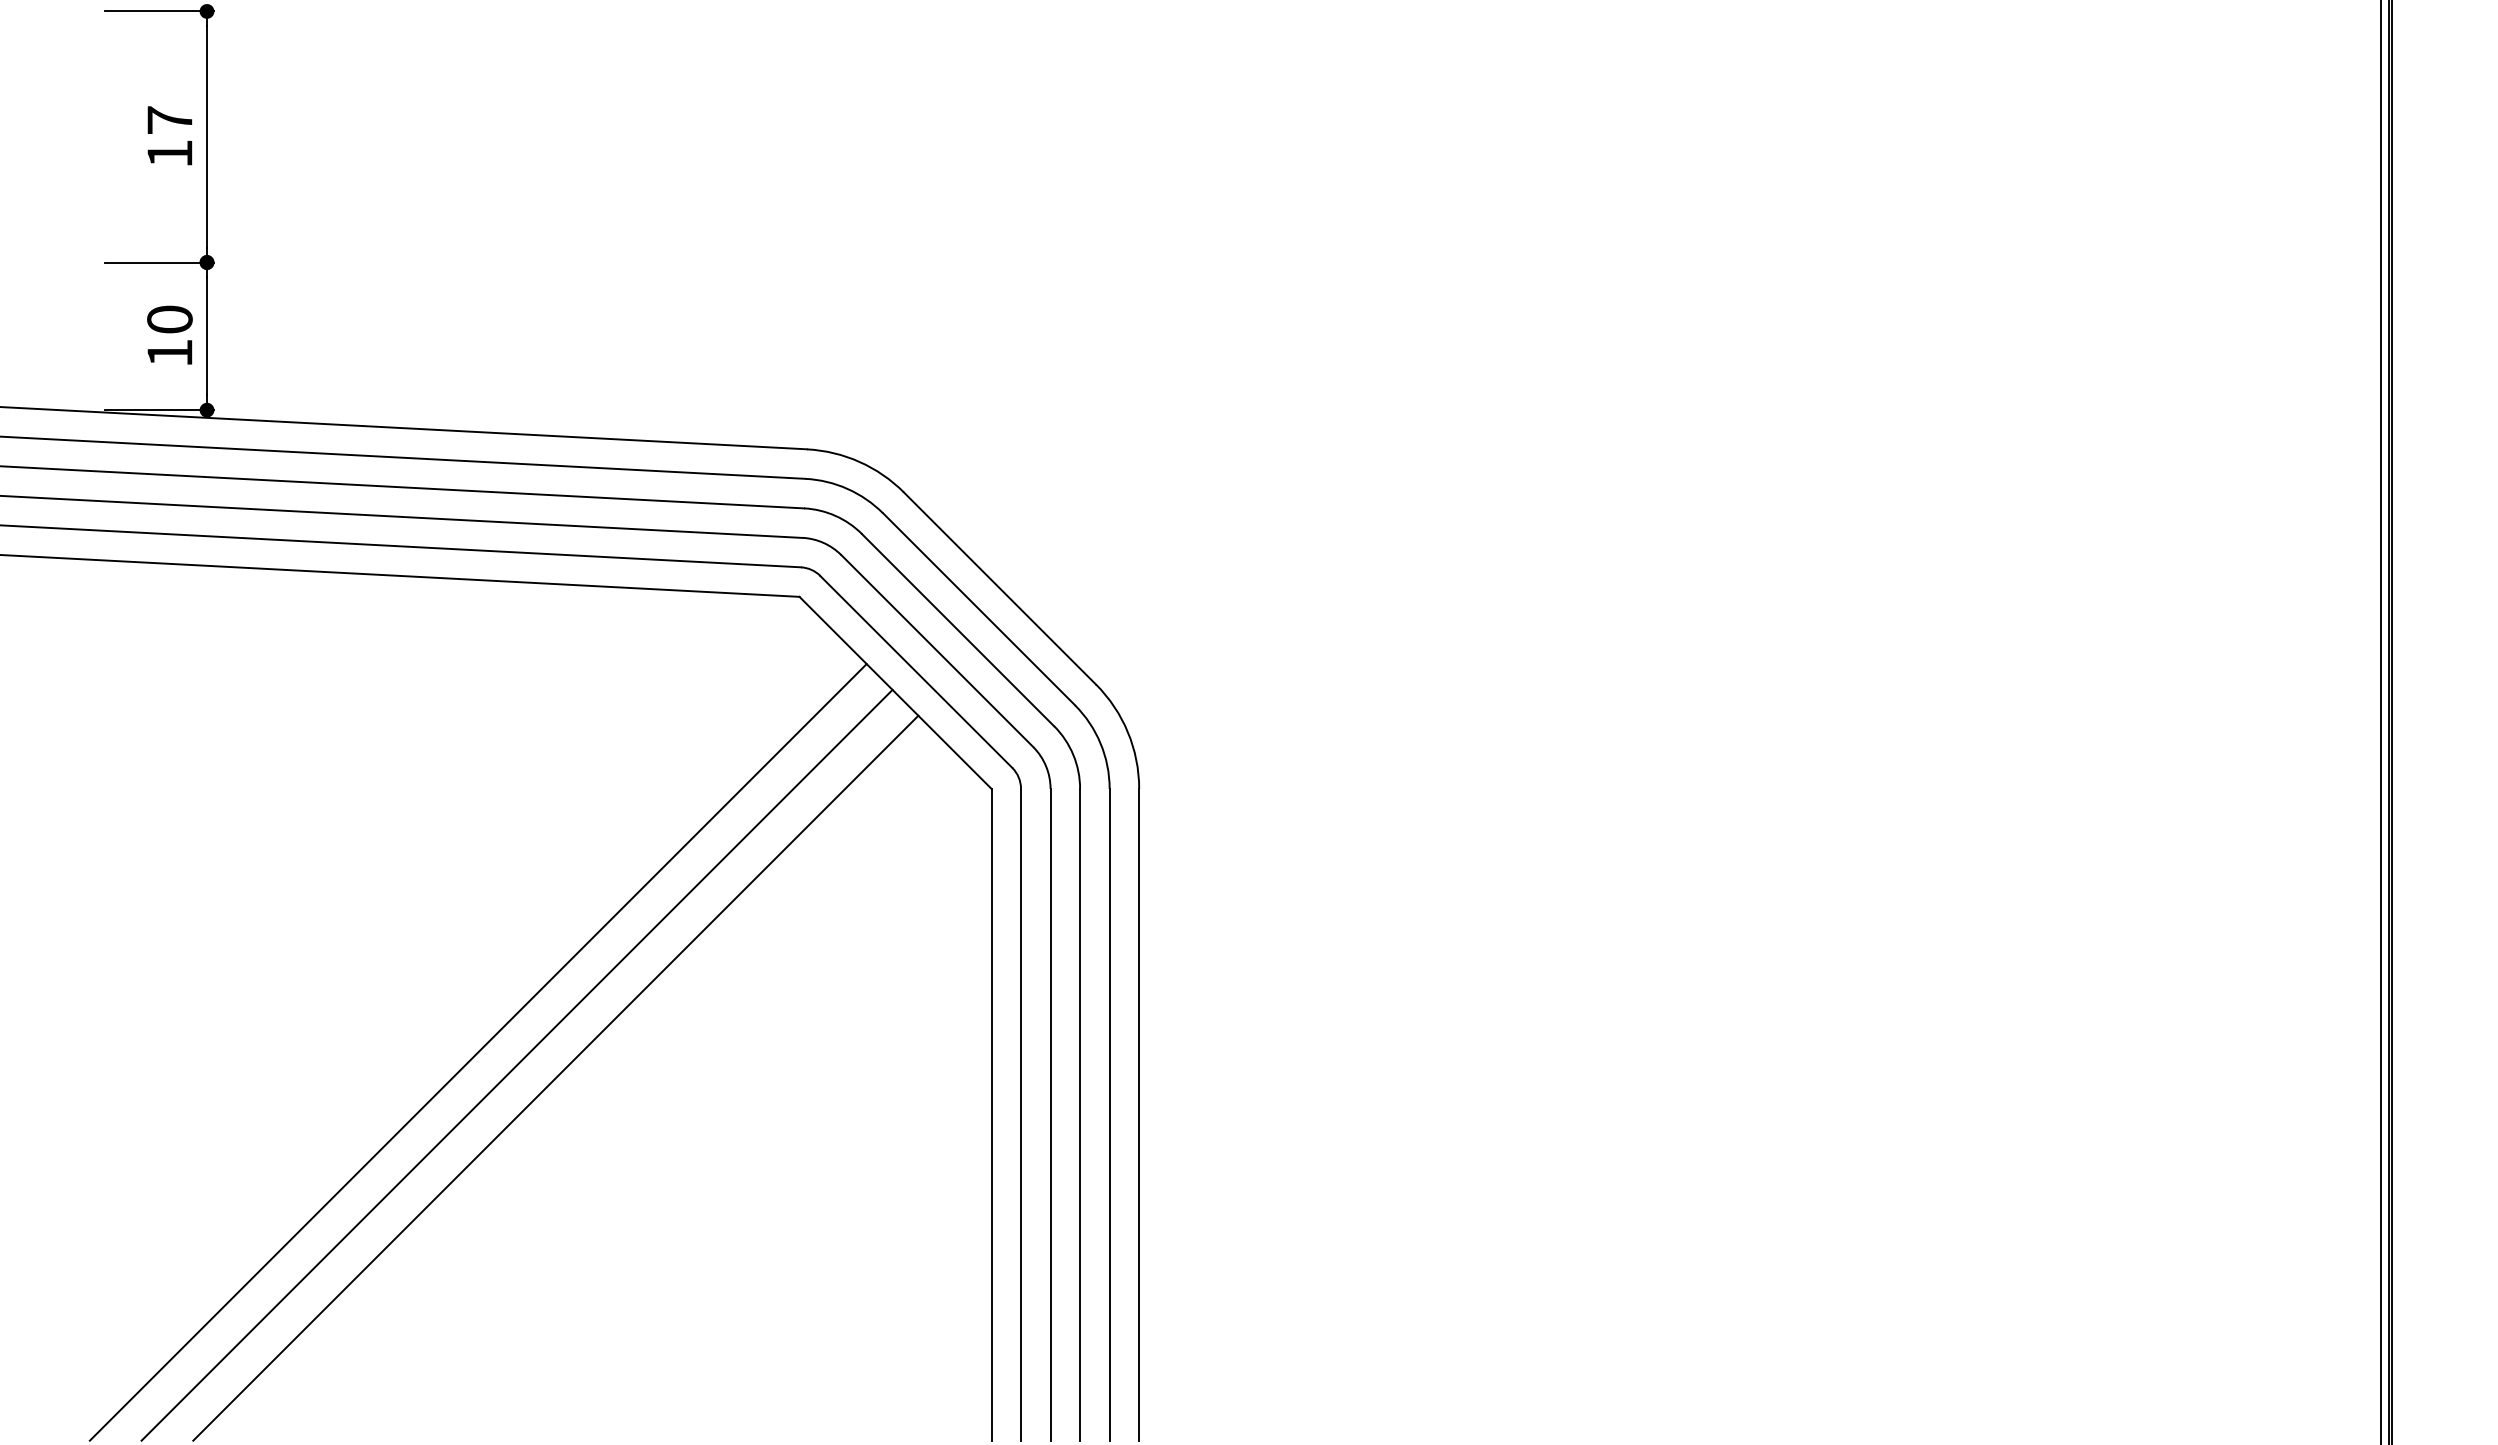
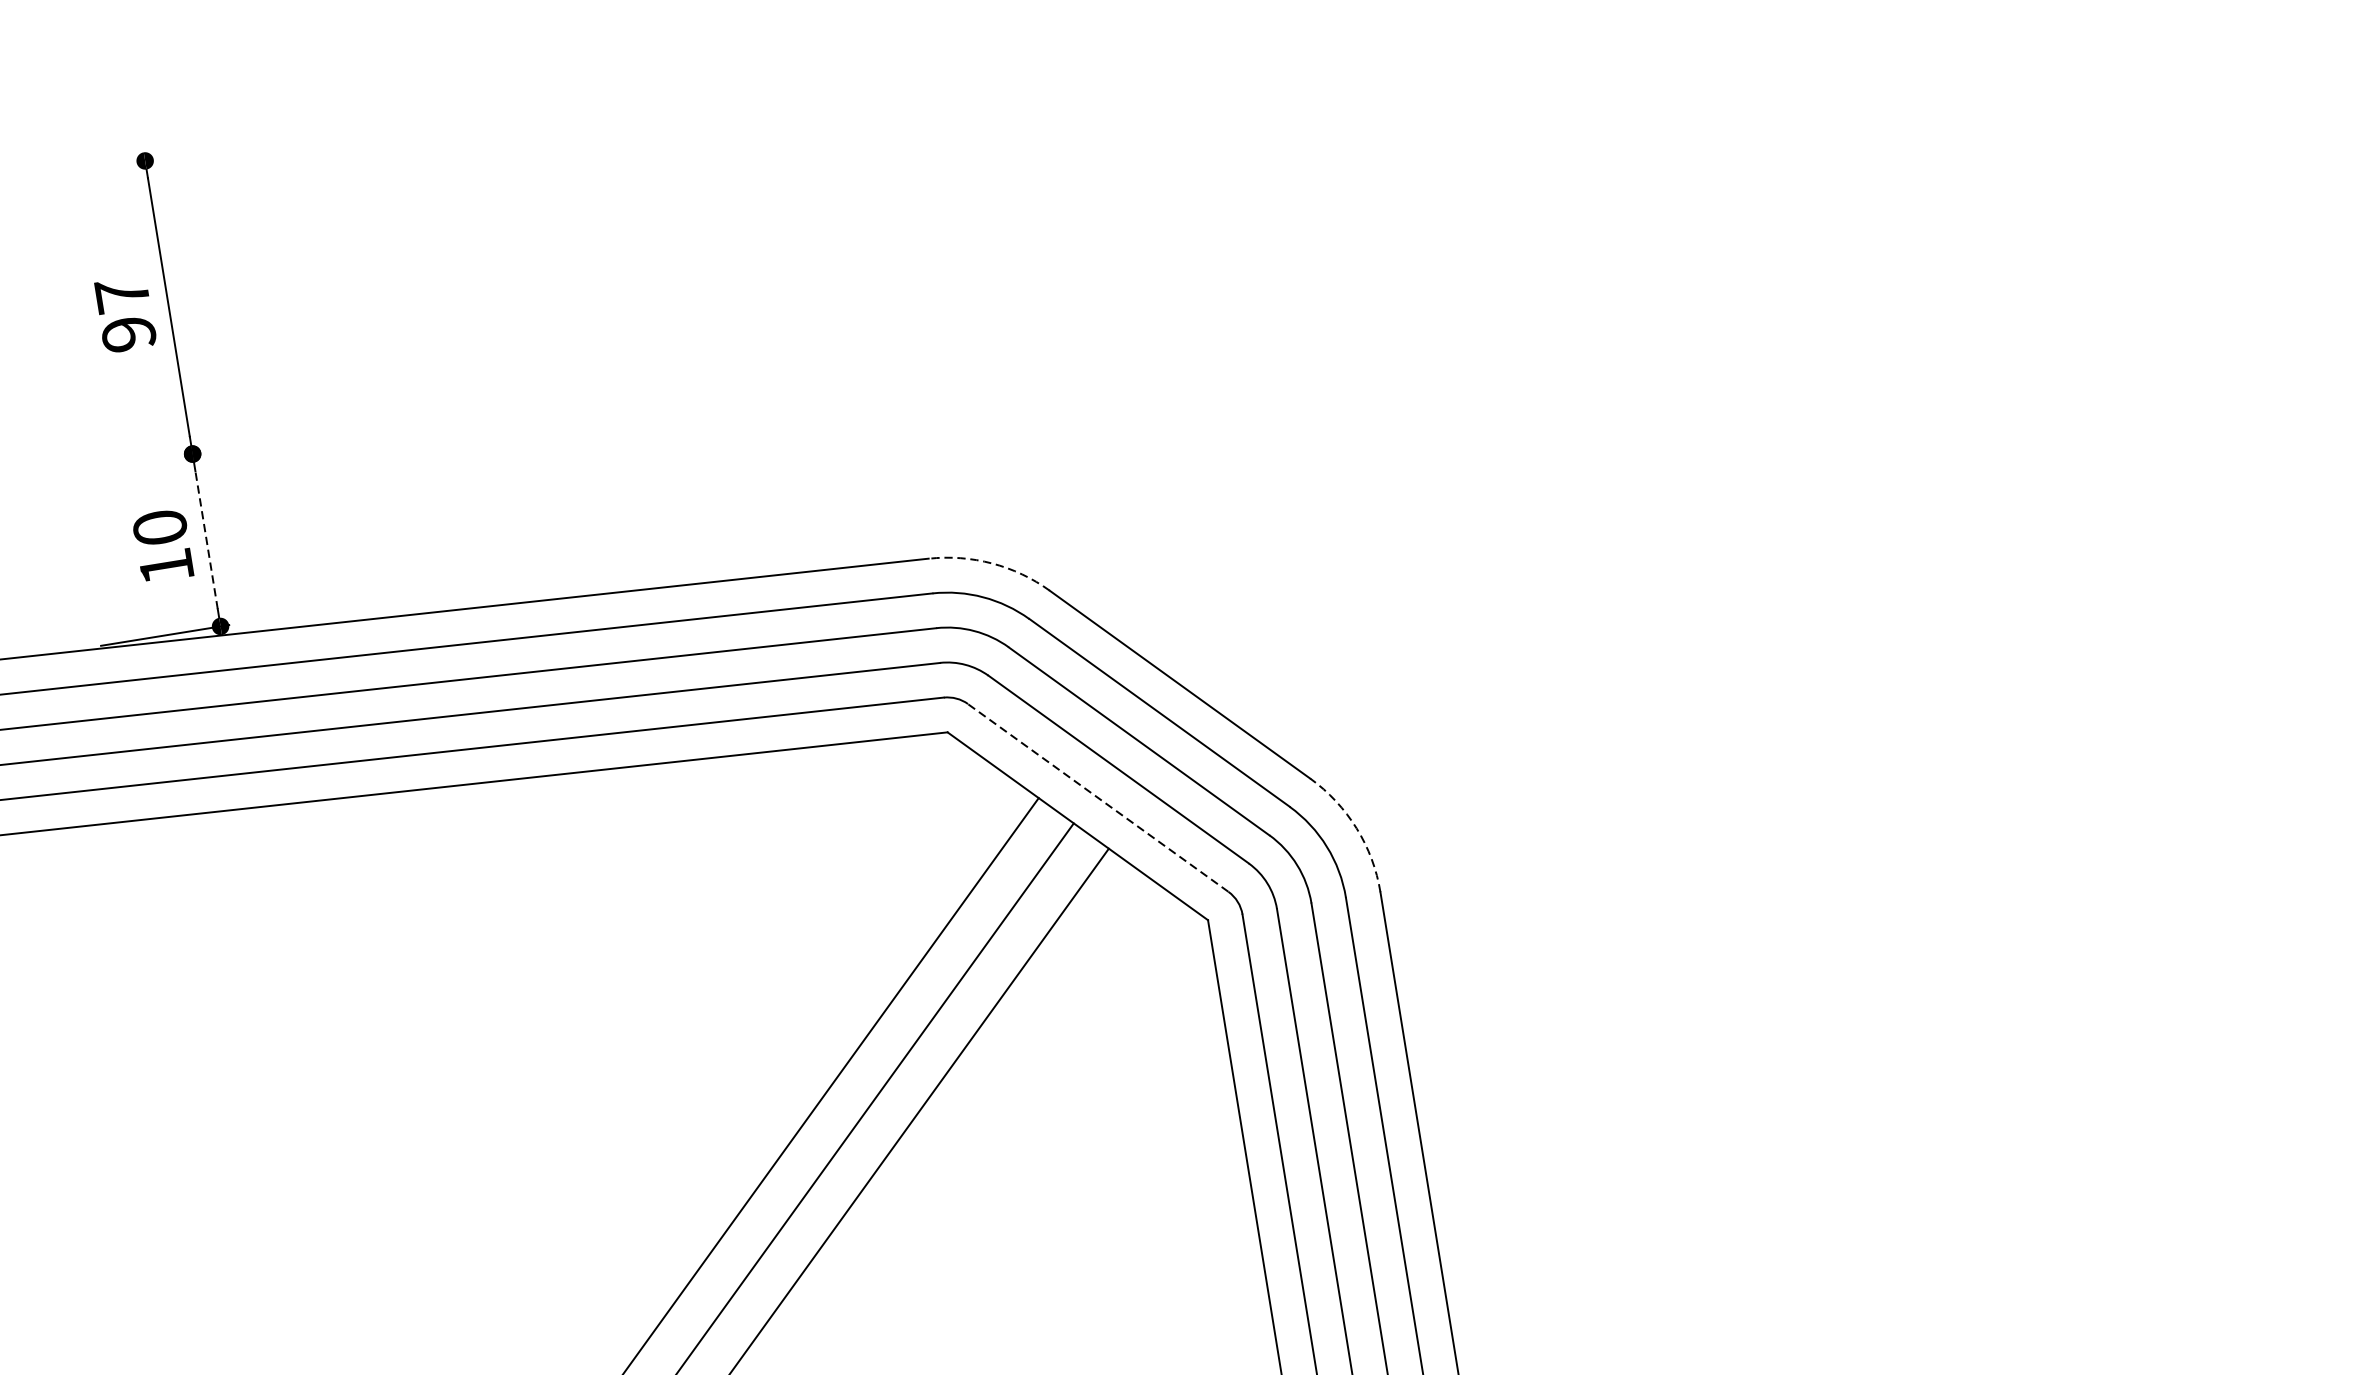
line: (159, 11) -> (89, 169), removed
text: (169, 153) -> (128, 333), 17 -> 97
line: (159, 262) -> (137, 463), removed
line: (207, 335) -> (207, 539), solid -> dashed
arc: (859, 461) -> (992, 562), solid -> dashed
line: (916, 671) -> (1098, 797), solid -> dashed
arc: (1127, 732) -> (1356, 828), solid -> dashed

